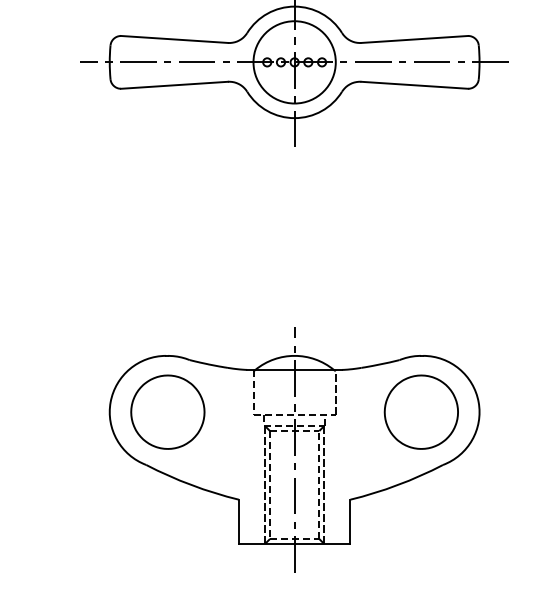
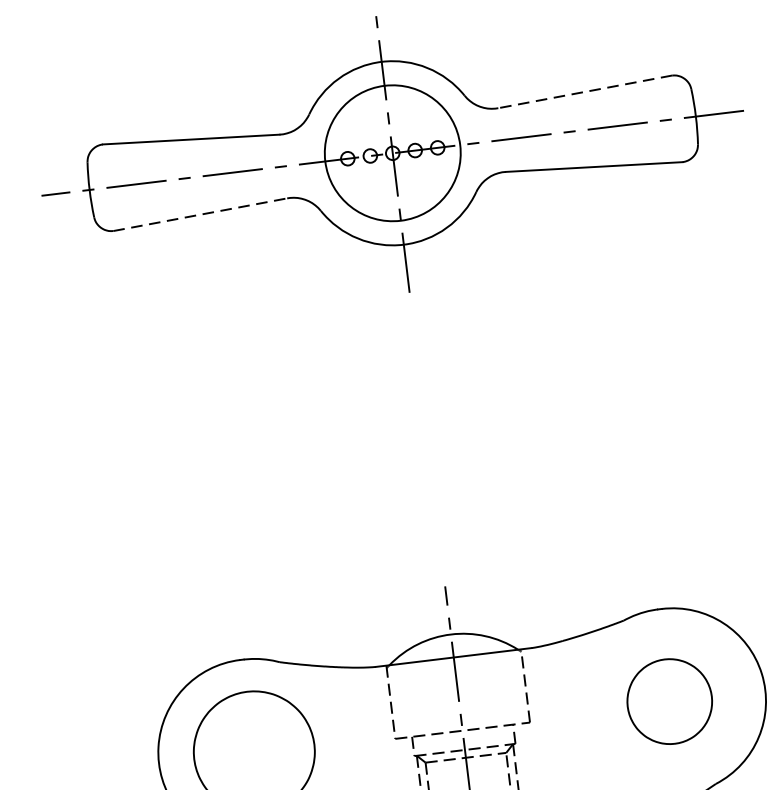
line: (414, 39) -> (584, 91), solid -> dashed
line: (174, 85) -> (200, 215), solid -> dashed
part: (420, 411) -> (668, 700), size x0.7

